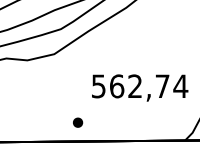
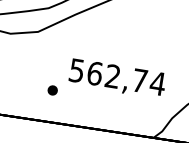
part: (78, 122) -> (53, 90), moved

